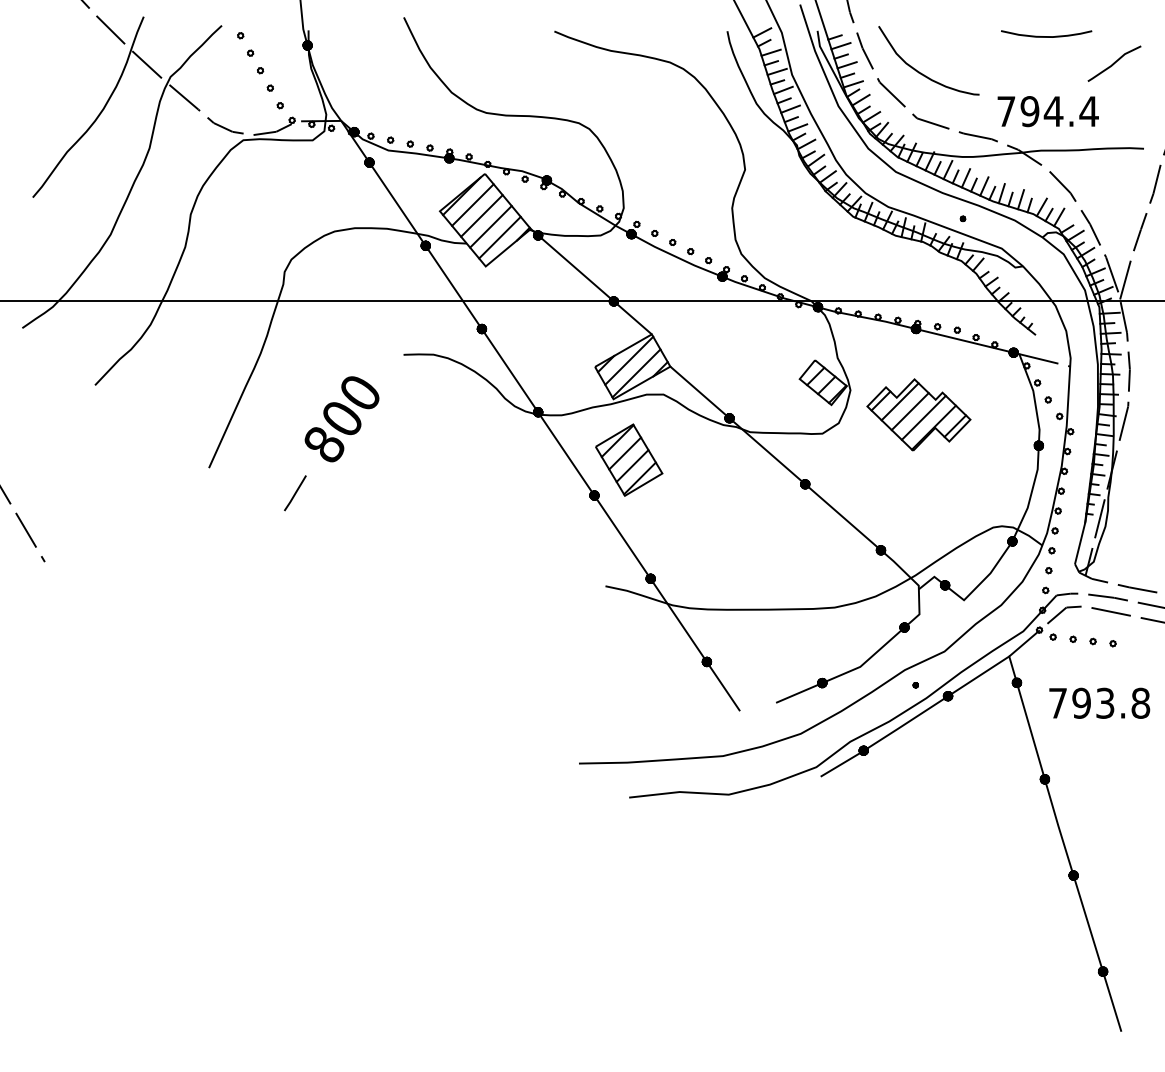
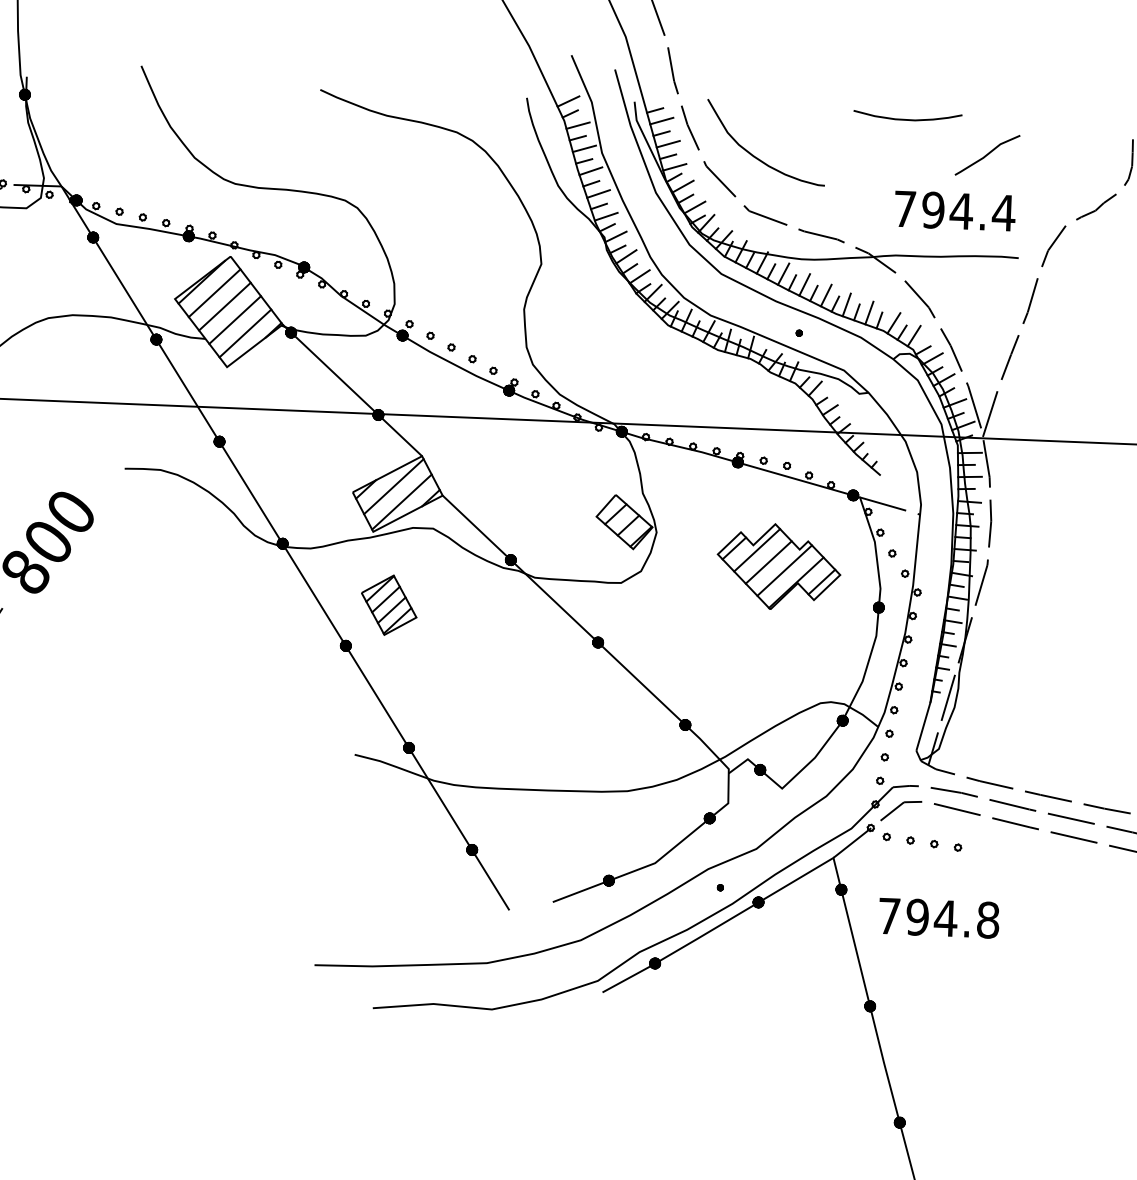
text: (1047, 111) -> (954, 211), moved
part: (918, 414) -> (778, 566), moved
part: (629, 459) -> (389, 604), size x0.7
text: (1105, 702) -> (946, 917), 793.8 -> 794.8

